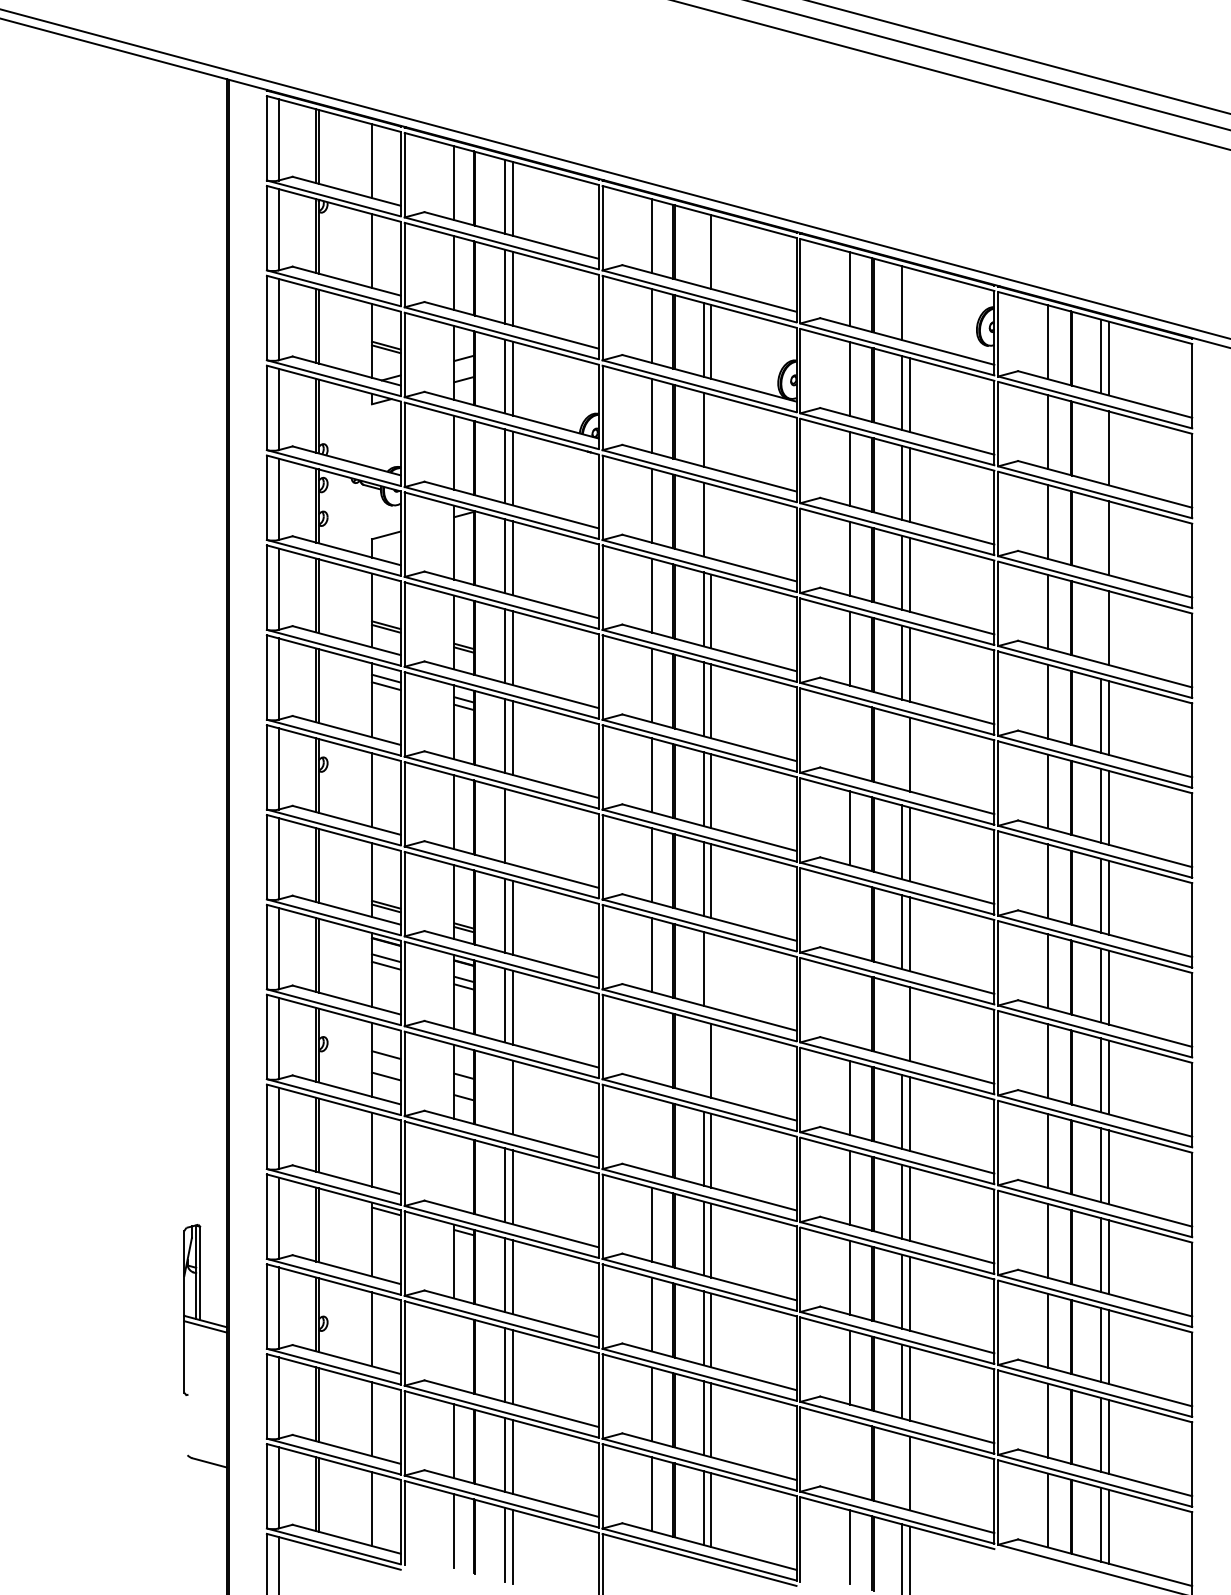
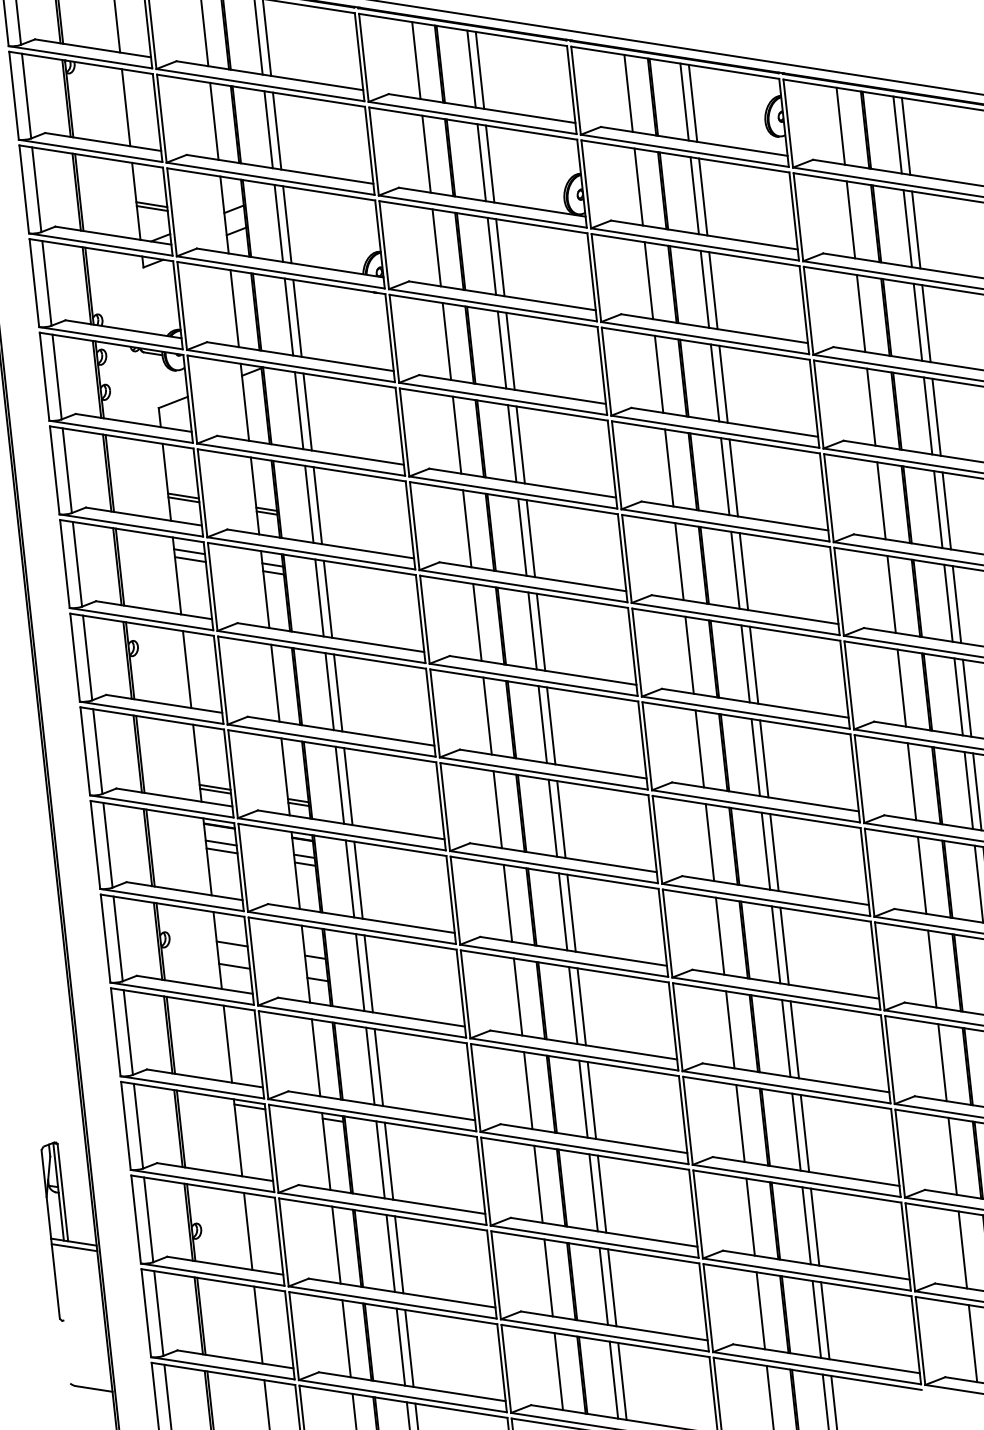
line: (703, 249) -> (471, 68), added
line: (910, 305) -> (693, 103), added
line: (711, 431) -> (500, 257), added
line: (1100, 446) -> (907, 228), added
line: (711, 521) -> (510, 351), added
line: (1100, 536) -> (917, 322), added
line: (1100, 625) -> (927, 415), added
line: (849, 738) -> (678, 561), added
line: (902, 752) -> (735, 570), added
line: (512, 827) -> (337, 692), added
line: (849, 918) -> (699, 749), added
line: (711, 970) -> (561, 819), added
line: (849, 1008) -> (709, 843), added
line: (902, 1022) -> (766, 851), added
line: (652, 1044) -> (508, 902), added
line: (703, 1058) -> (563, 911), added
line: (504, 1095) -> (359, 972), added
line: (652, 1134) -> (518, 996), added
line: (454, 1171) -> (316, 1057), added
line: (454, 1351) -> (336, 1245), added
line: (849, 1457) -> (760, 1310), added
line: (902, 1471) -> (817, 1319), added

